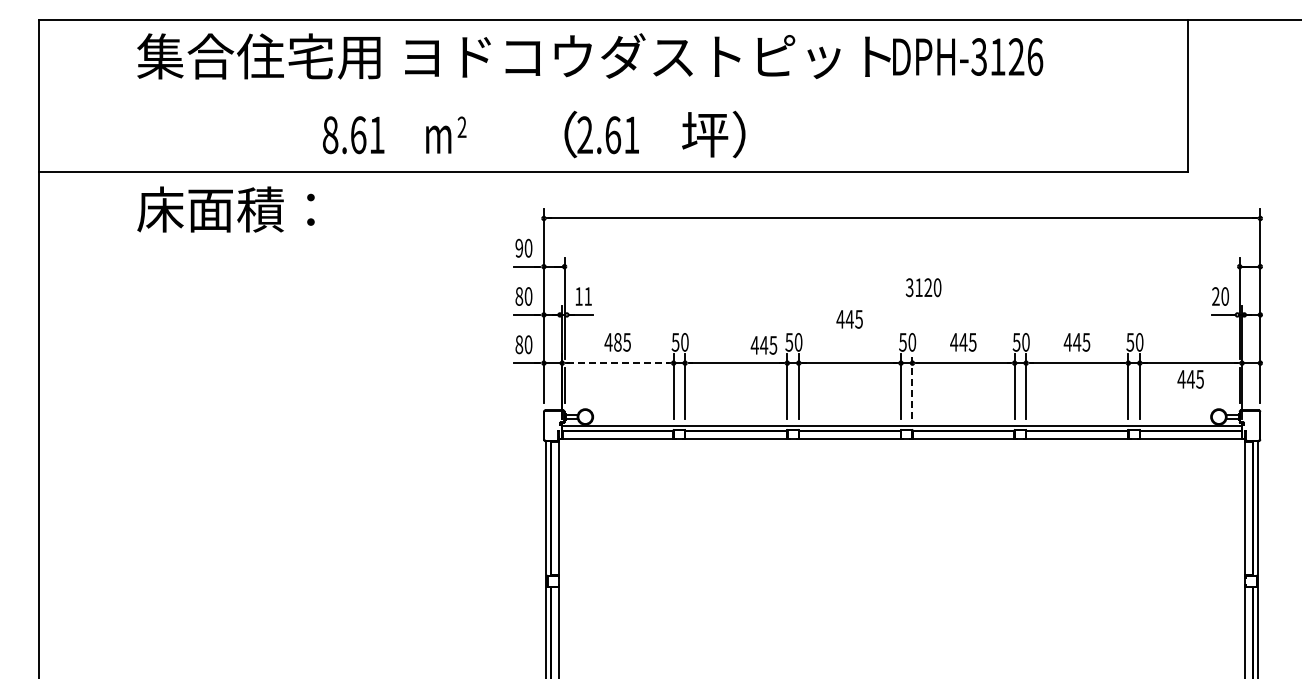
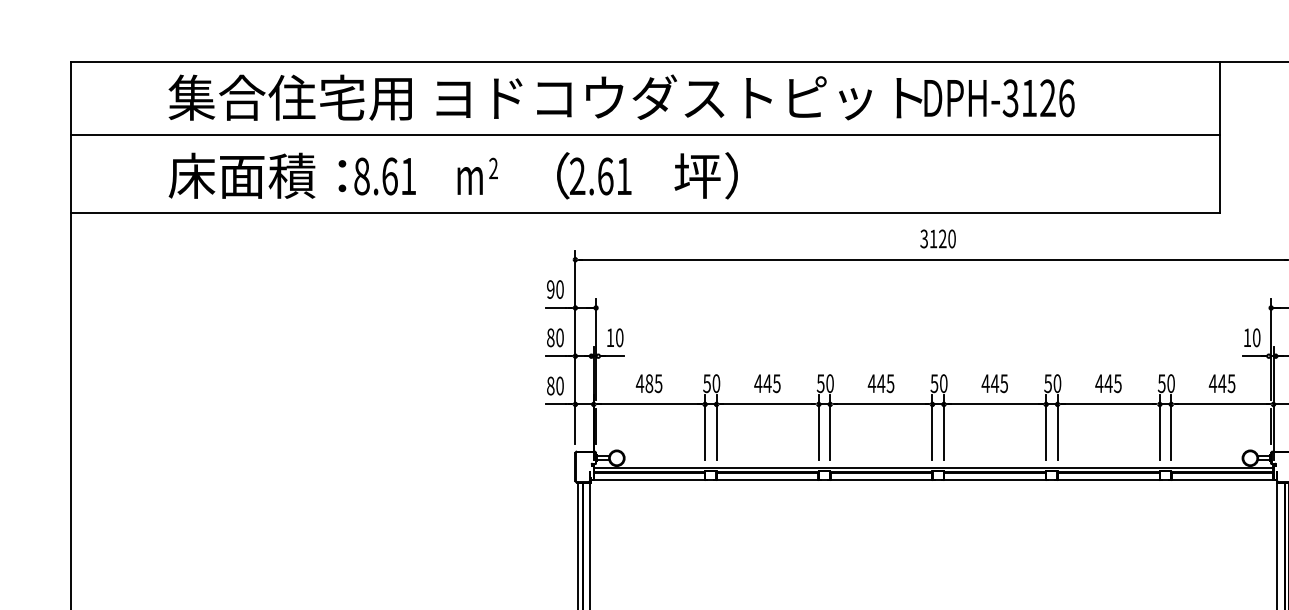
line: (613, 93) -> (644, 134), added
text: (654, 134) -> (646, 175), moved
text: (225, 209) -> (256, 175), moved
text: (923, 287) -> (937, 238), moved
text: (588, 296) -> (619, 337), 11 -> 10
text: (1215, 296) -> (1246, 337), 20 -> 10
text: (849, 319) -> (880, 383), moved
text: (763, 345) -> (766, 383), moved
line: (618, 363) -> (649, 404), dashed -> solid
text: (1190, 379) -> (1221, 383), moved
line: (912, 385) -> (943, 426), dashed -> solid

